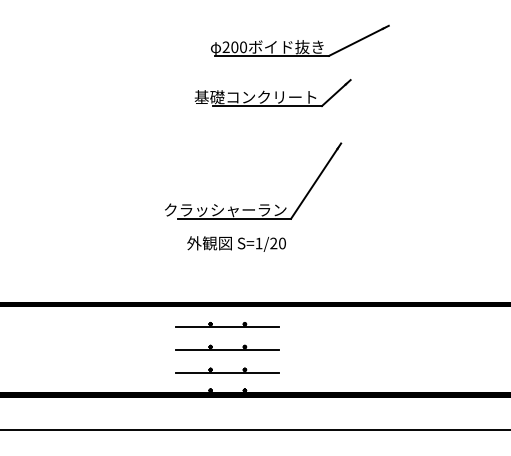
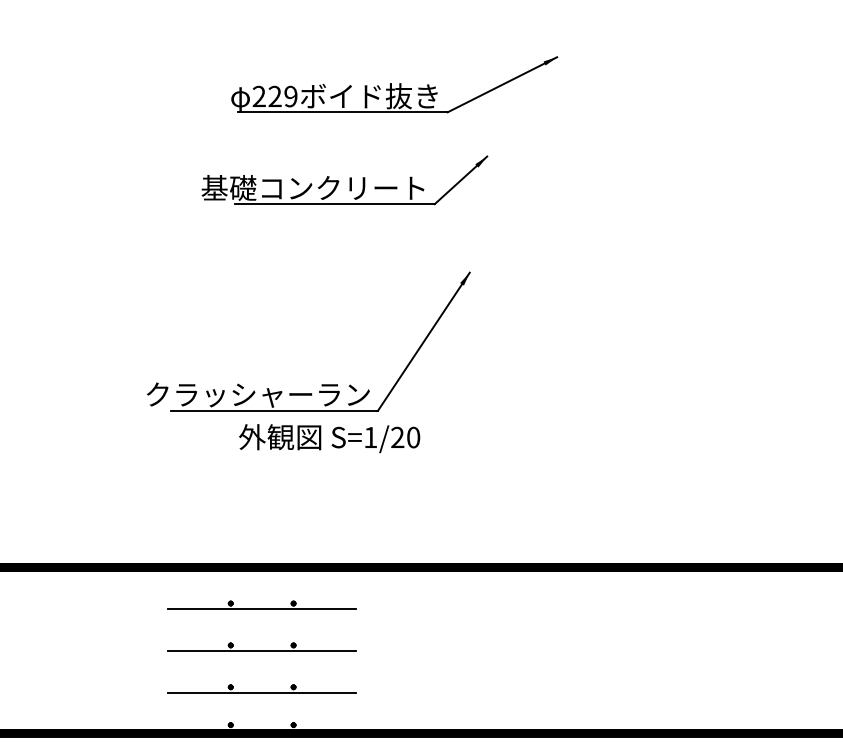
text: (238, 47) -> (281, 96), 200 -> 229
text: (236, 243) -> (329, 437), moved

